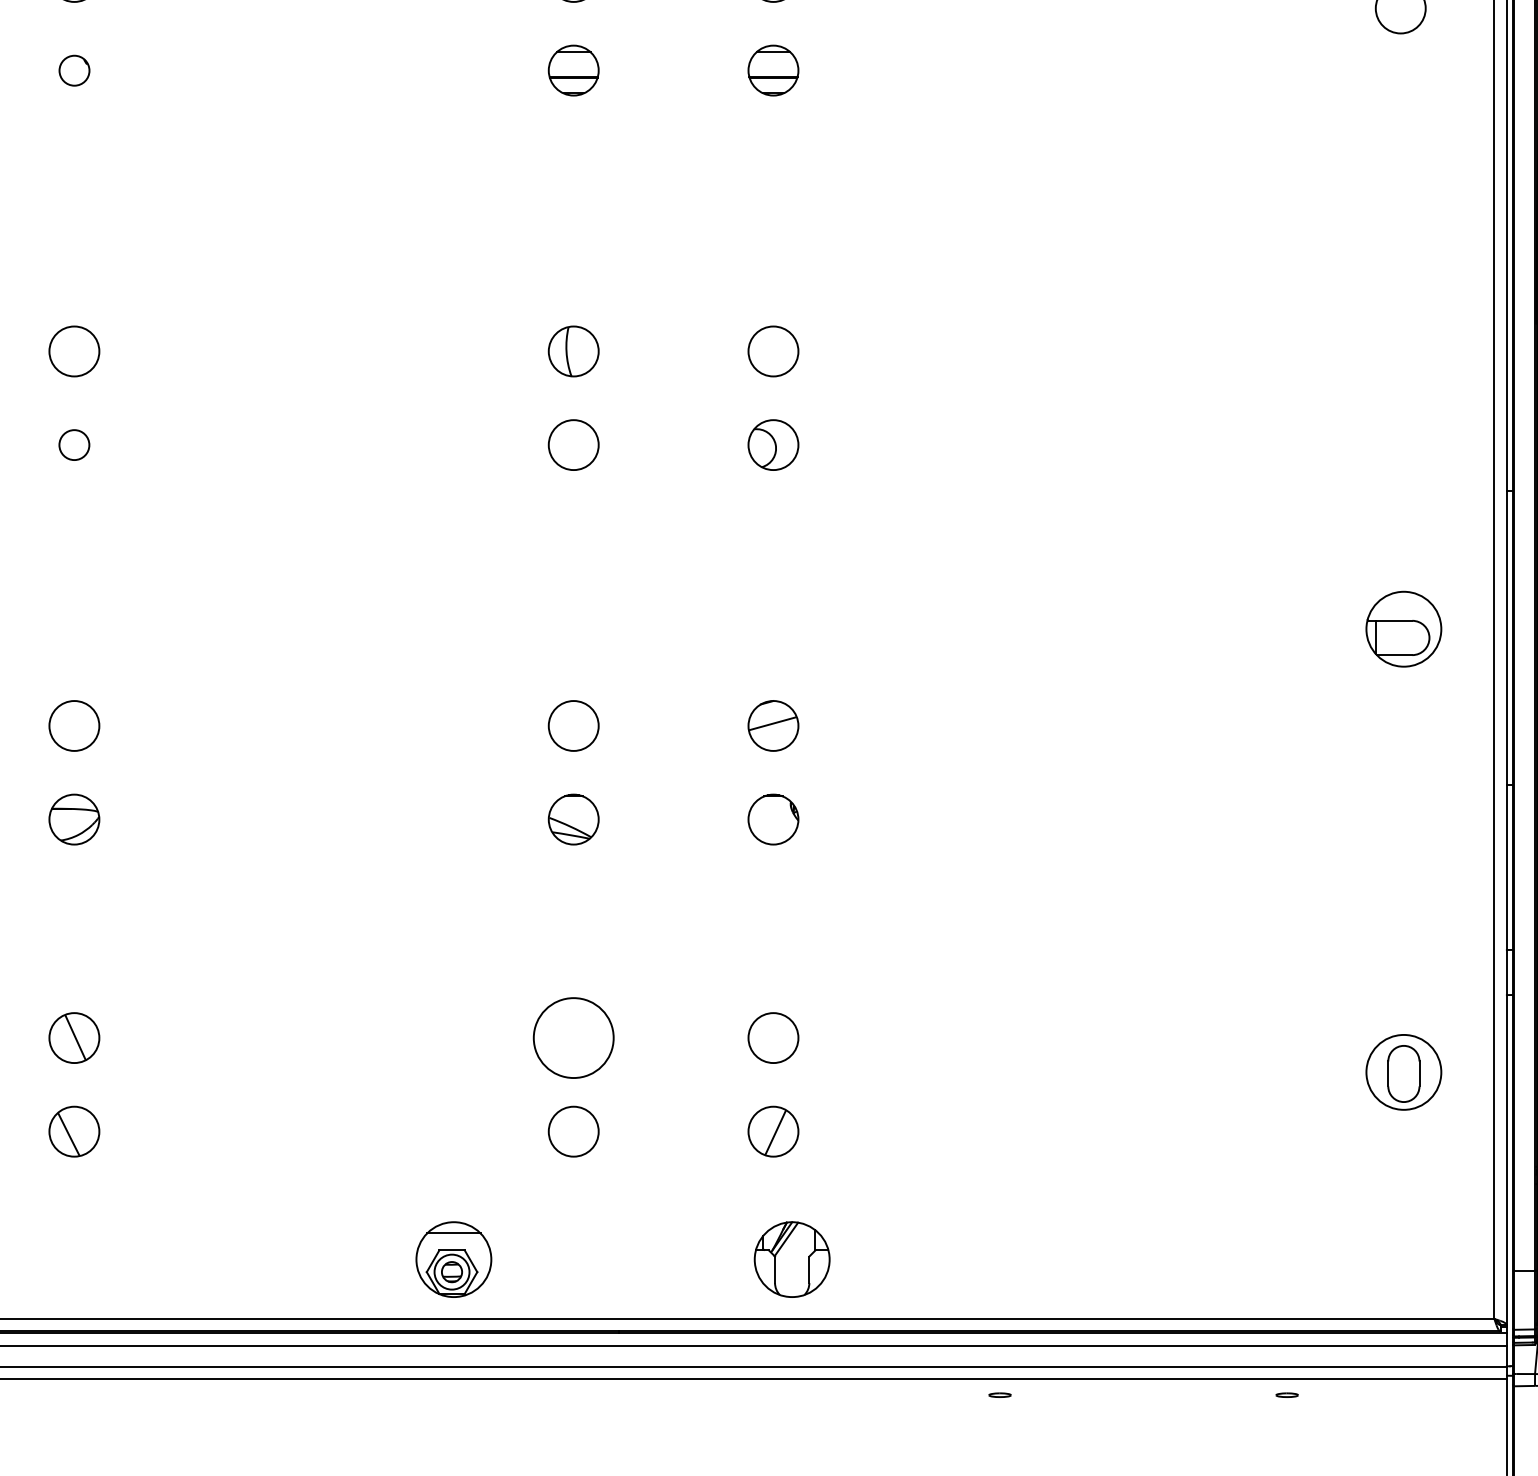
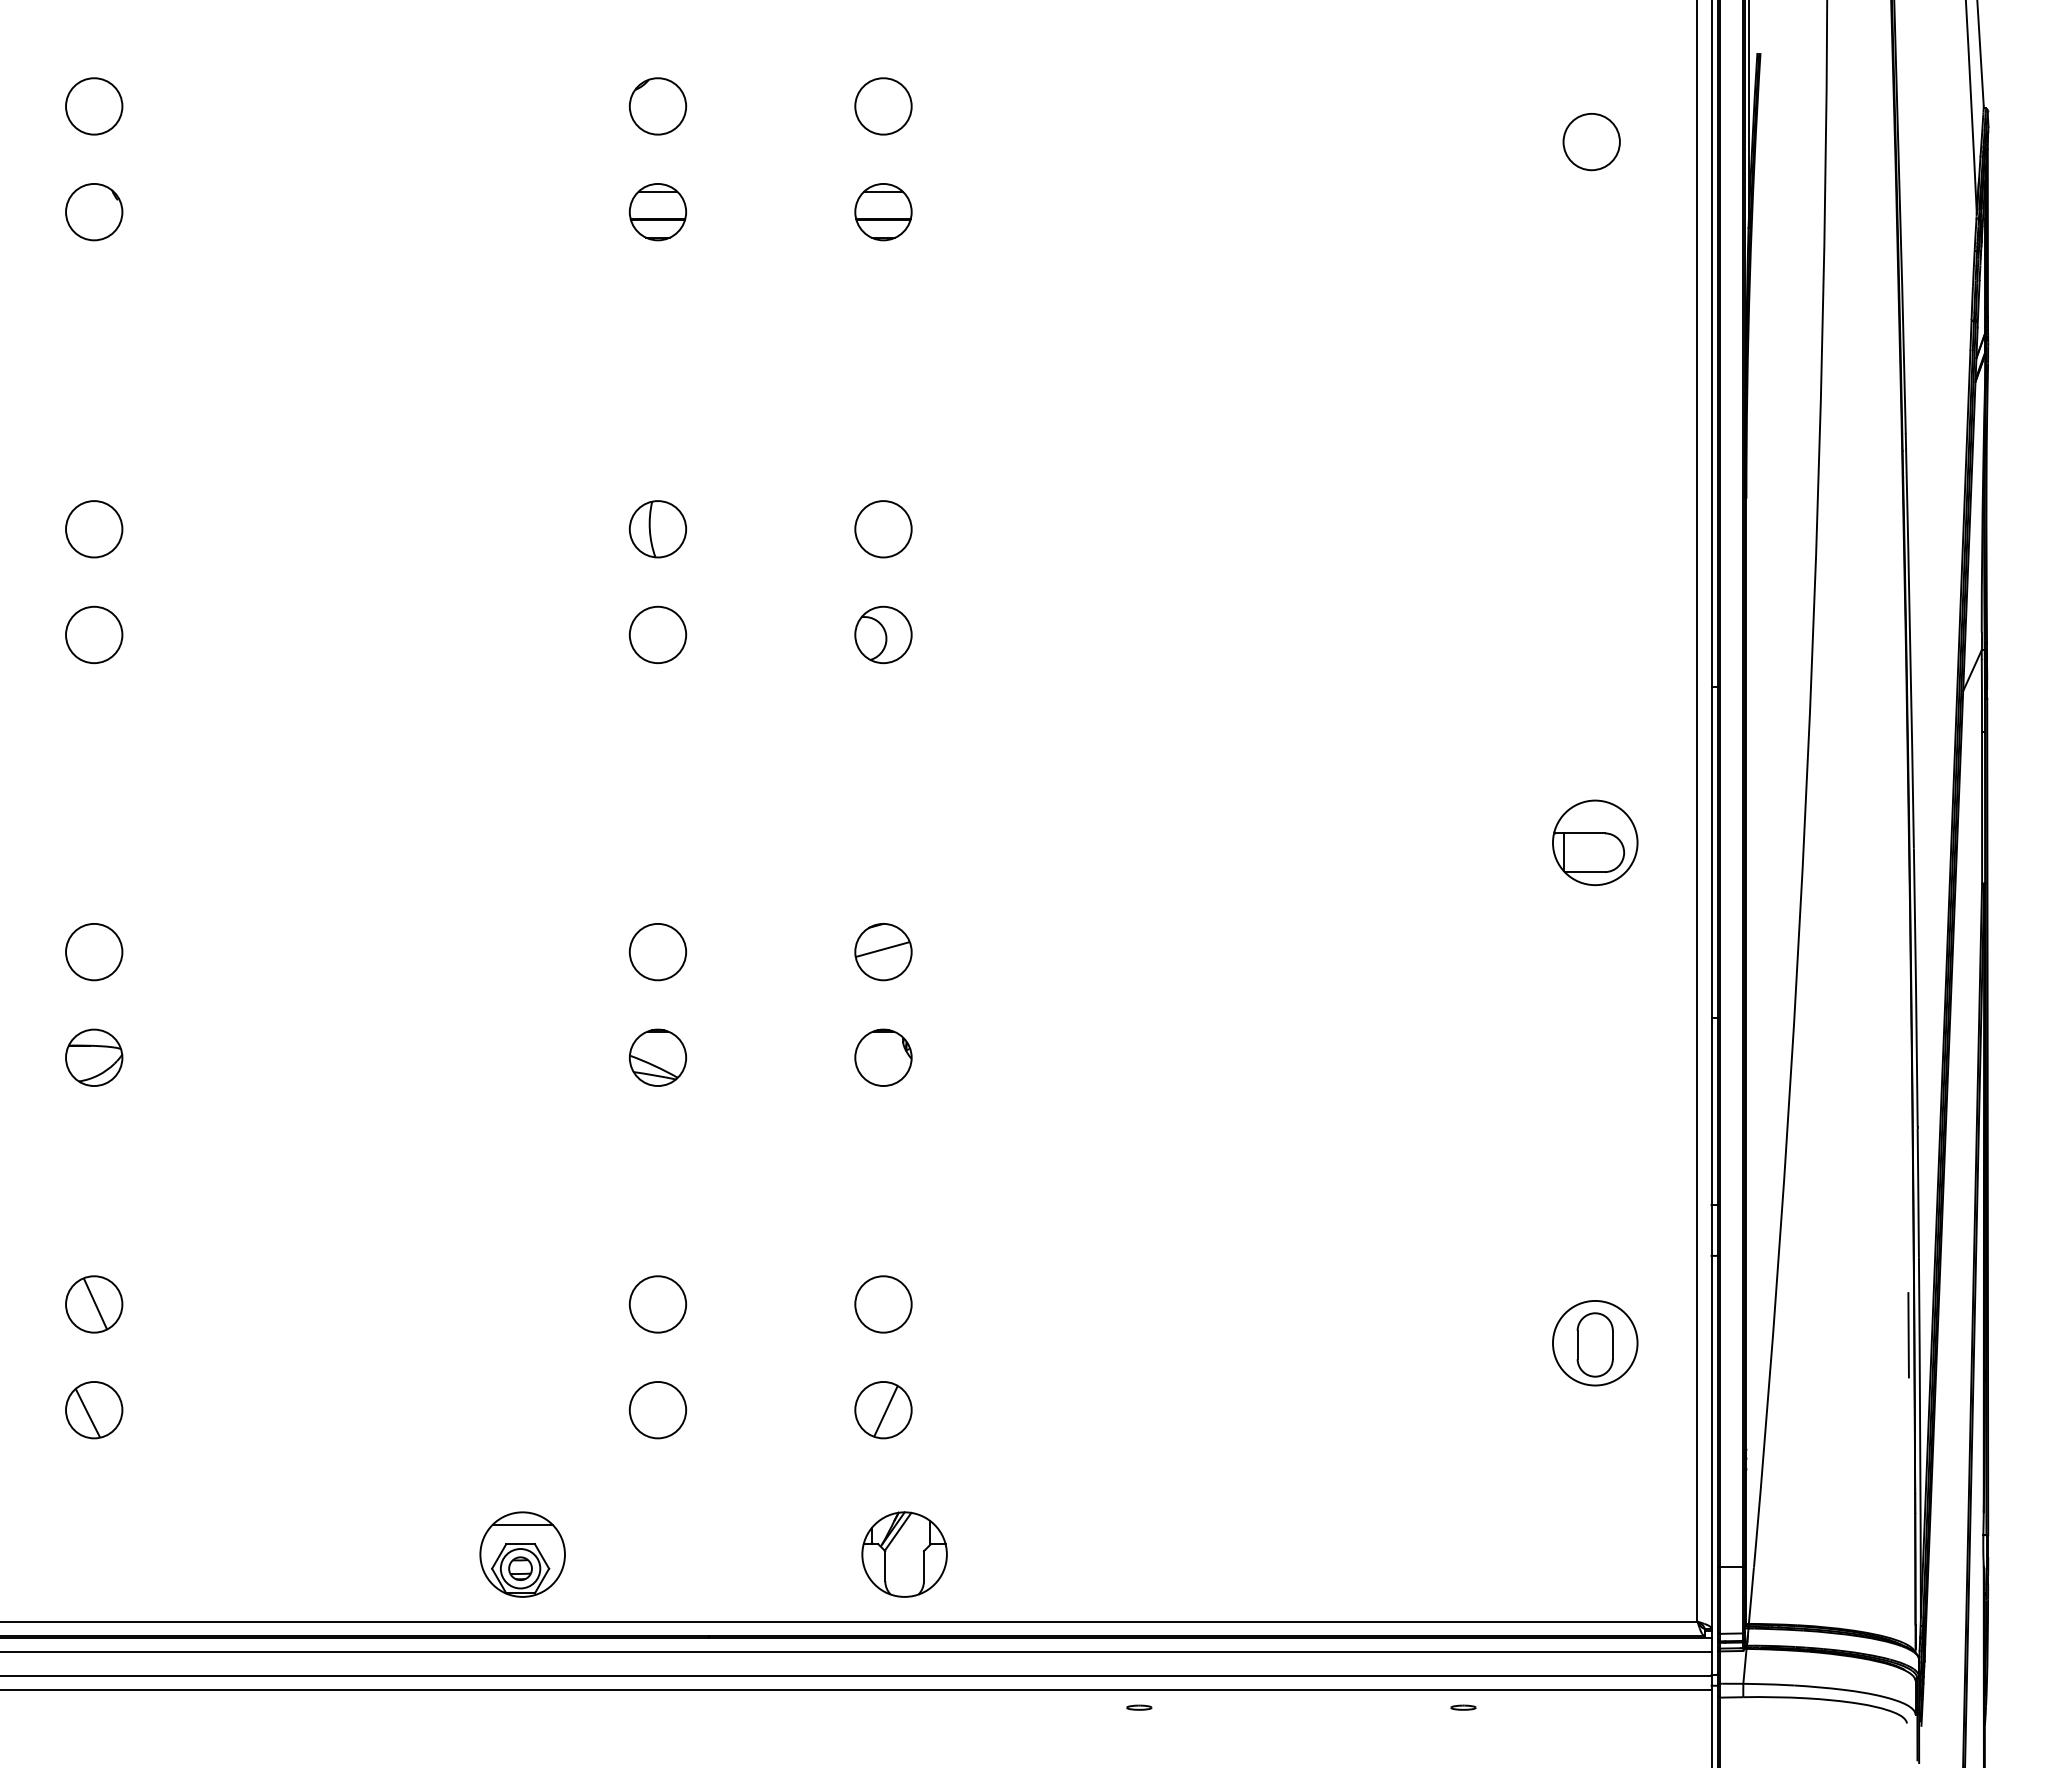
part: (74, 70) -> (94, 212), size x1.67
circle: (74, 444) -> (94, 634), size x1.67
circle: (573, 1038) -> (657, 1304), size x0.62

